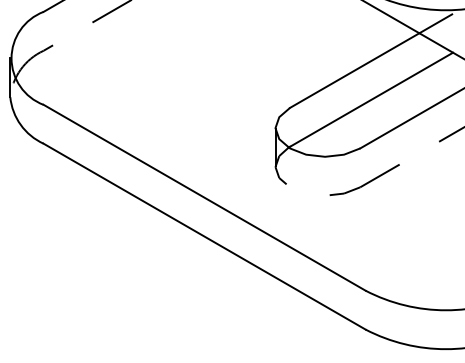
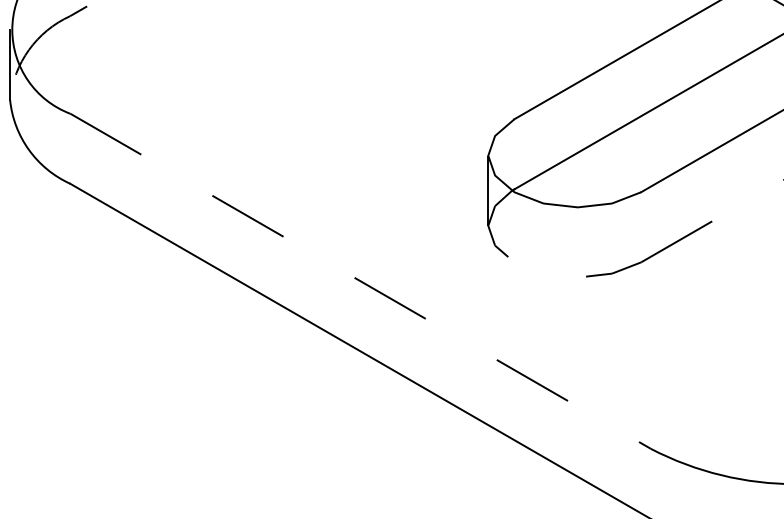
line: (204, 197) -> (360, 280), solid -> dashed

